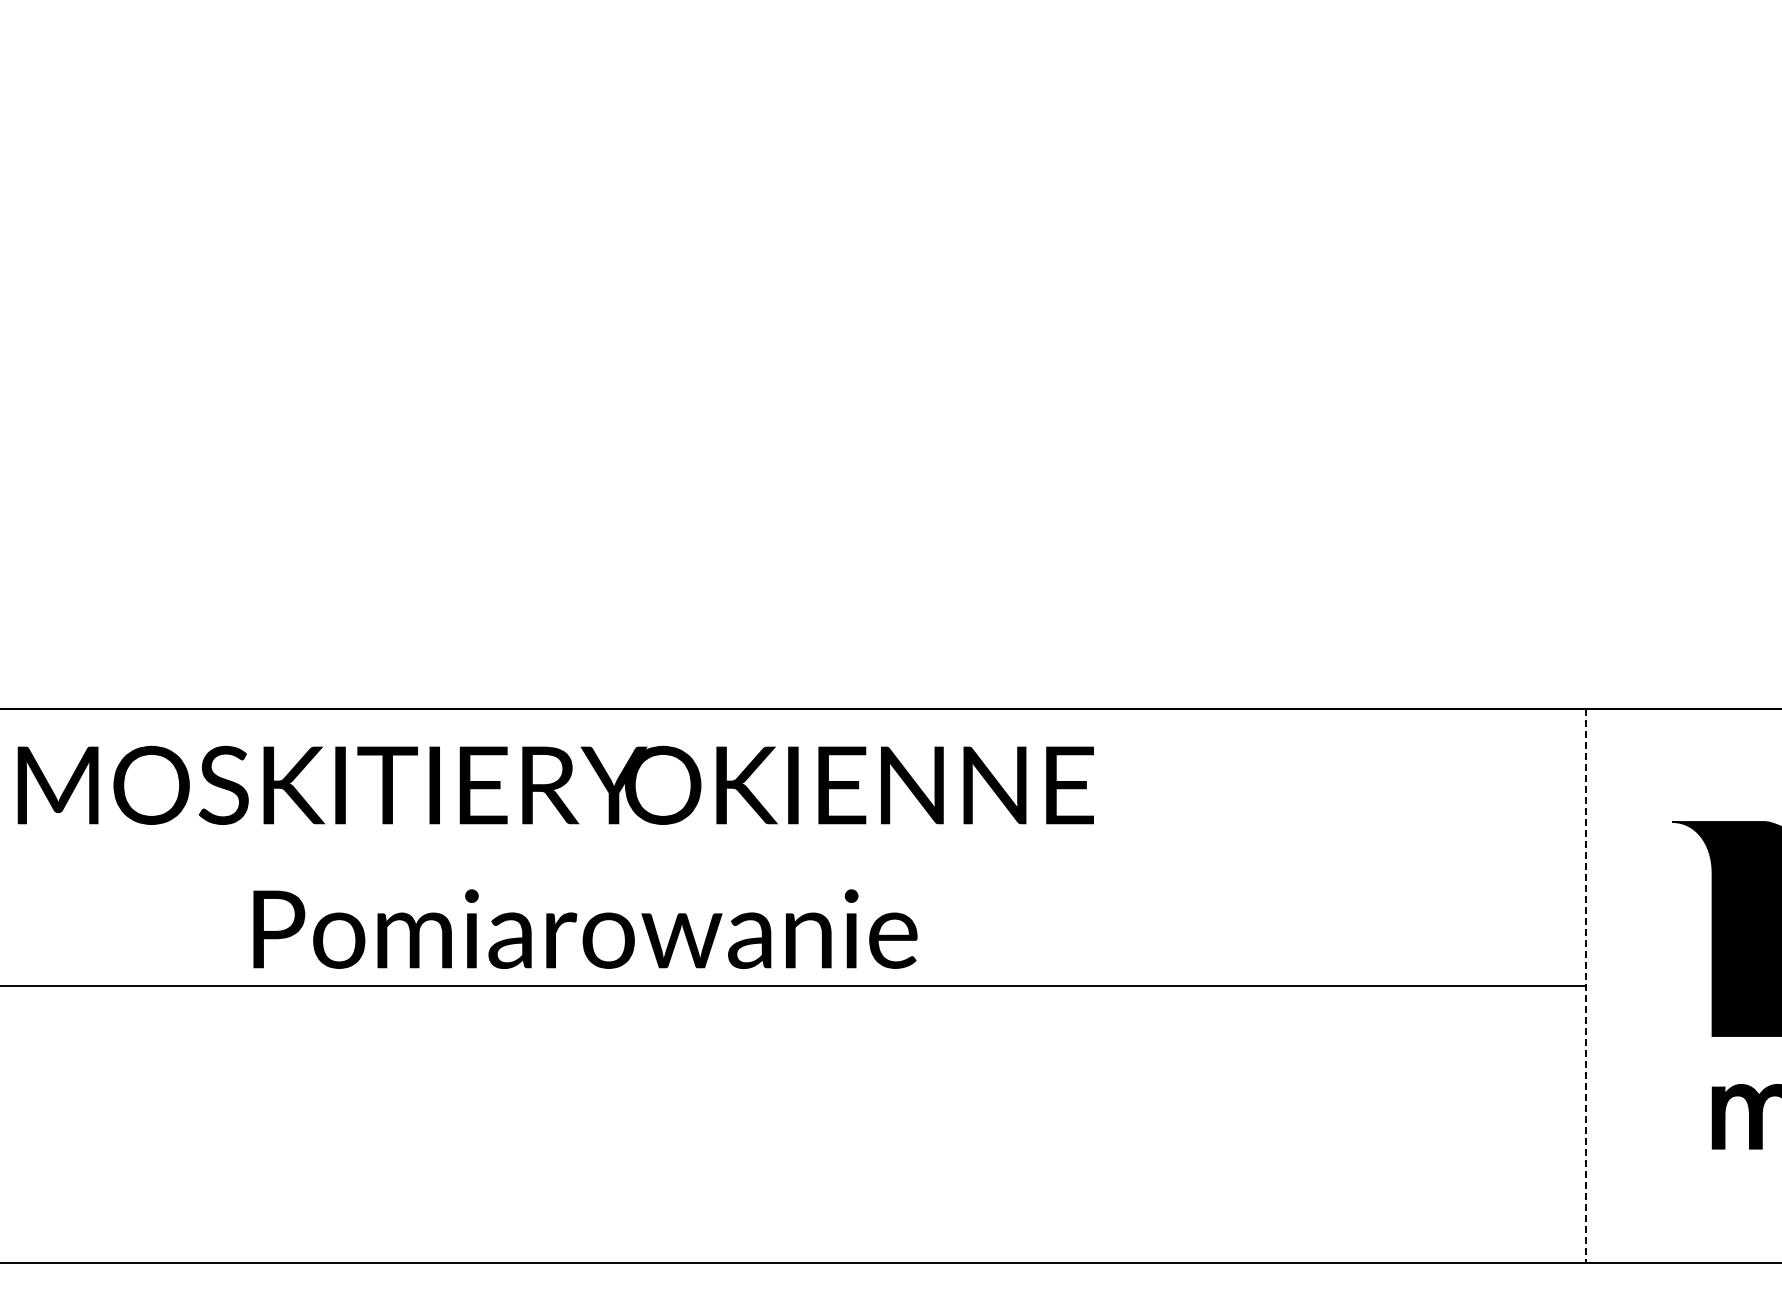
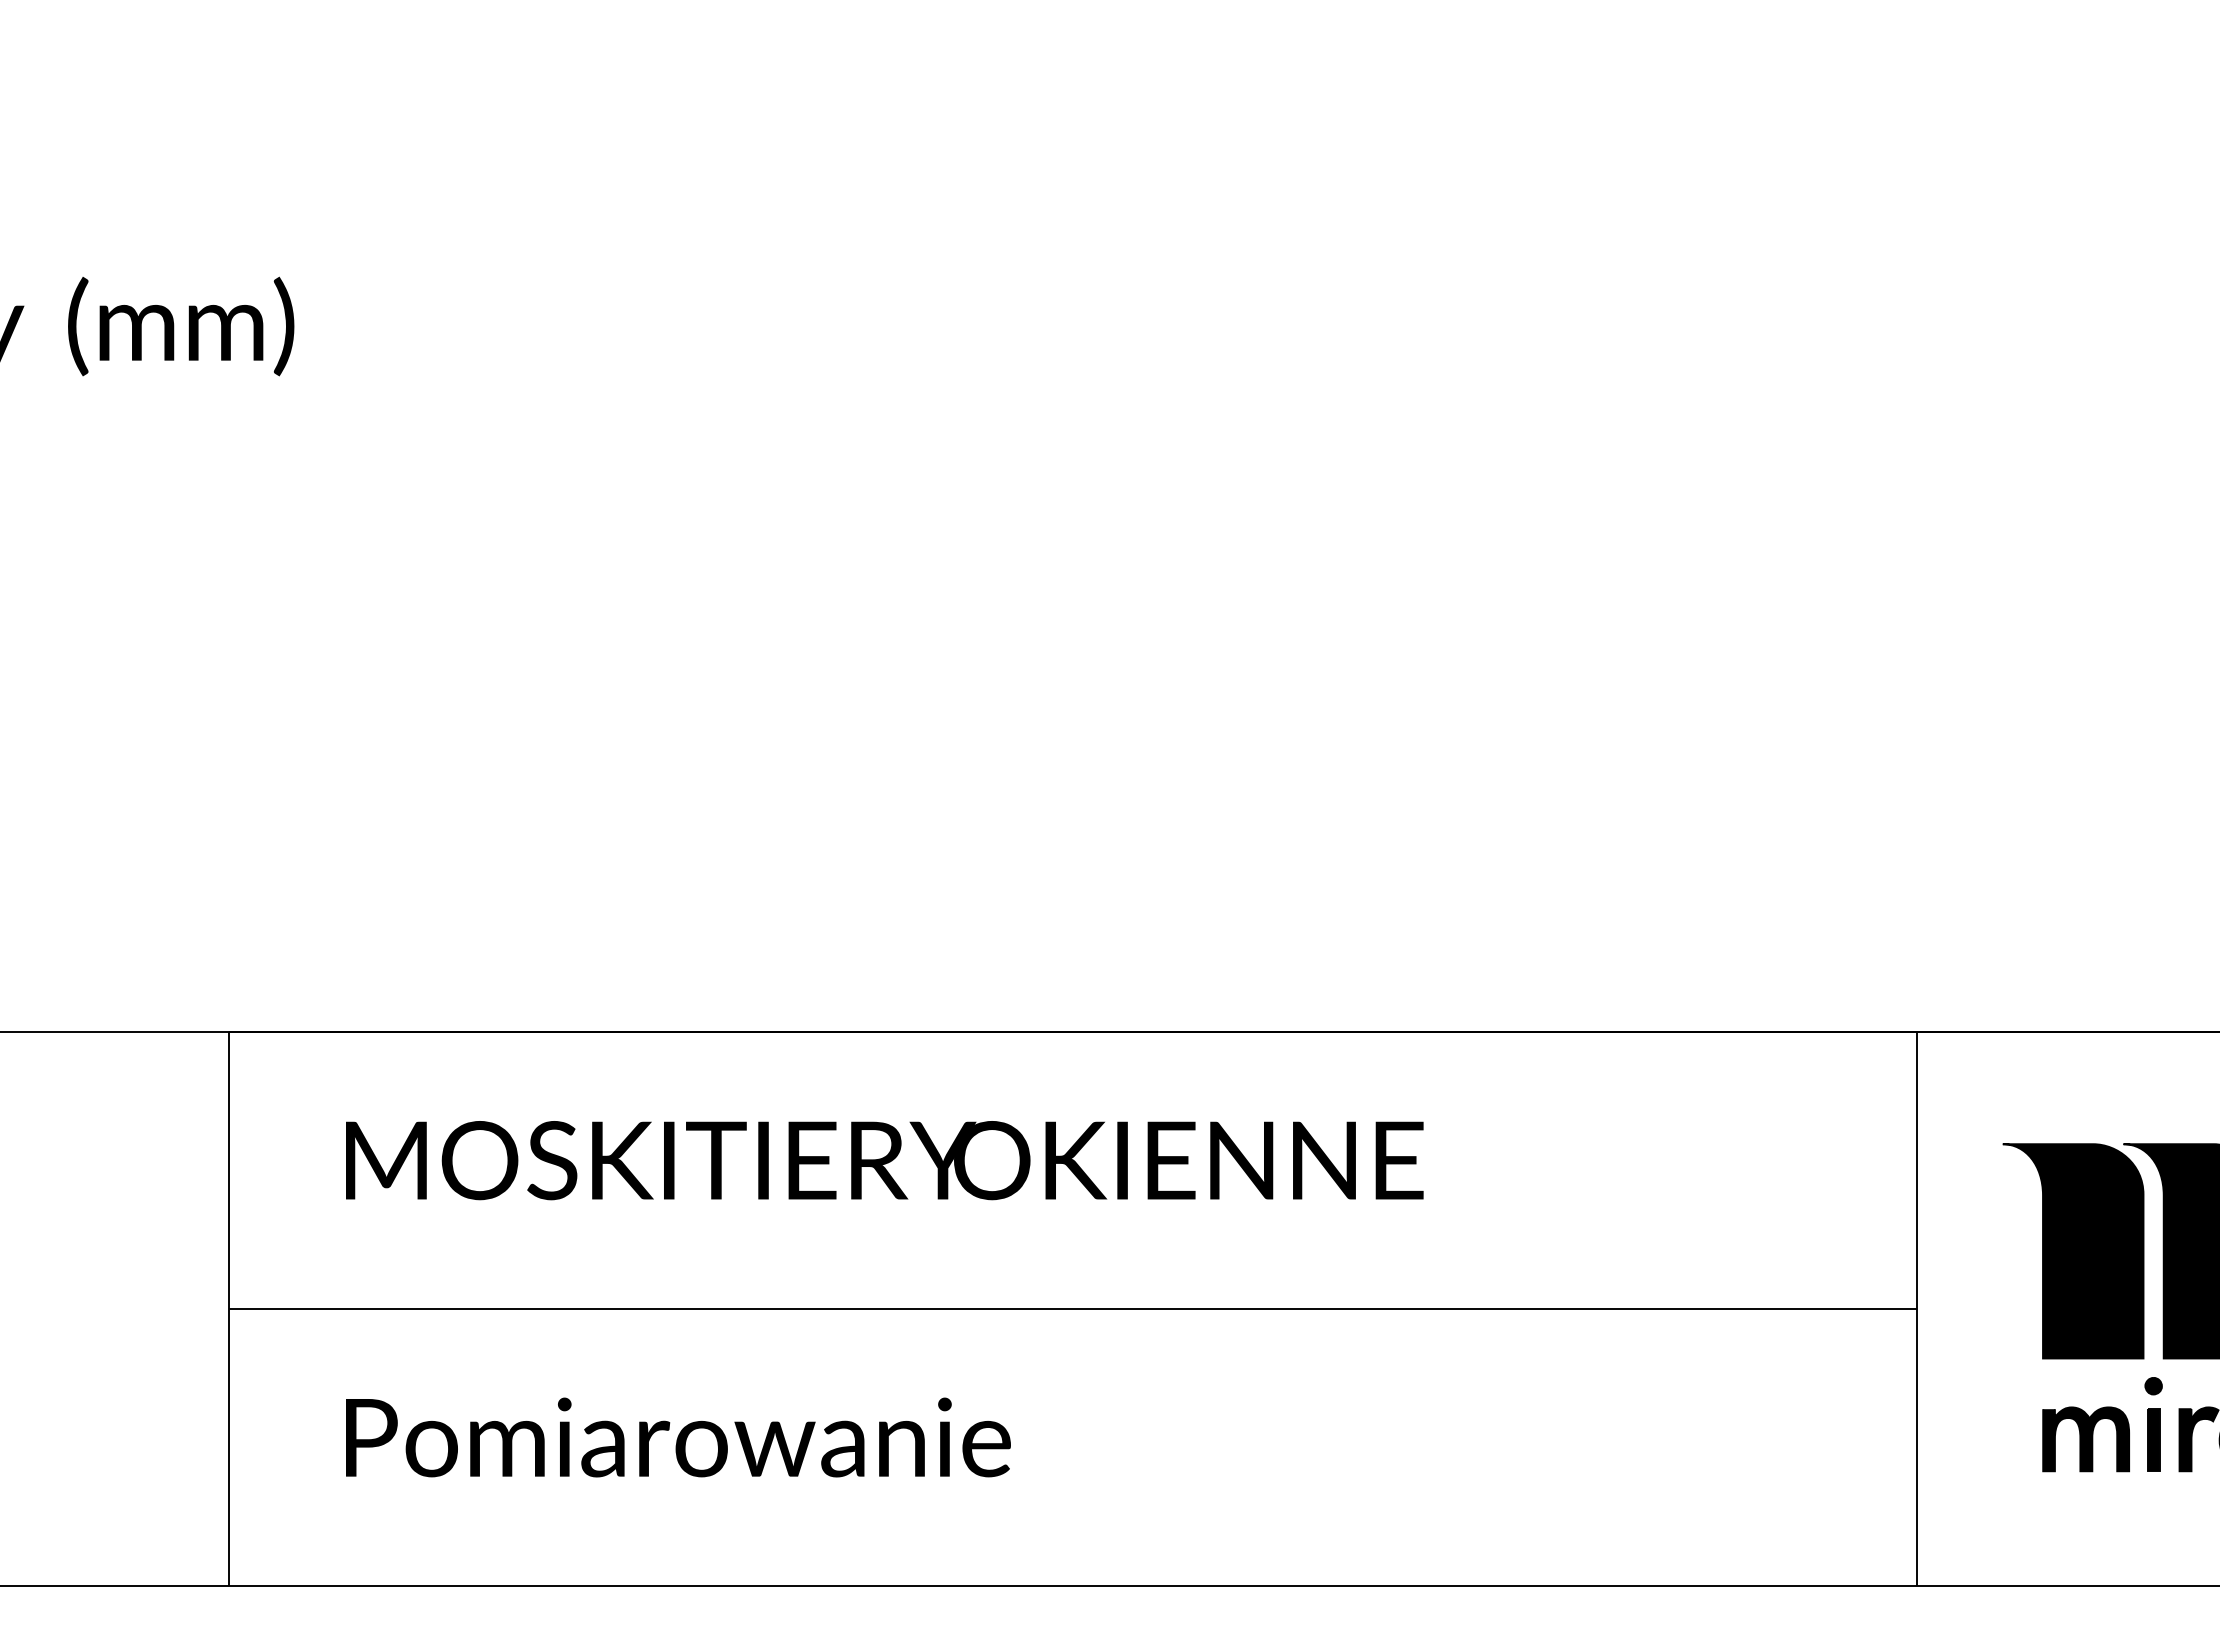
text: (555, 785) -> (884, 1160), moved
text: (585, 929) -> (678, 1437), moved
line: (1586, 987) -> (1916, 1309), dashed -> solid

